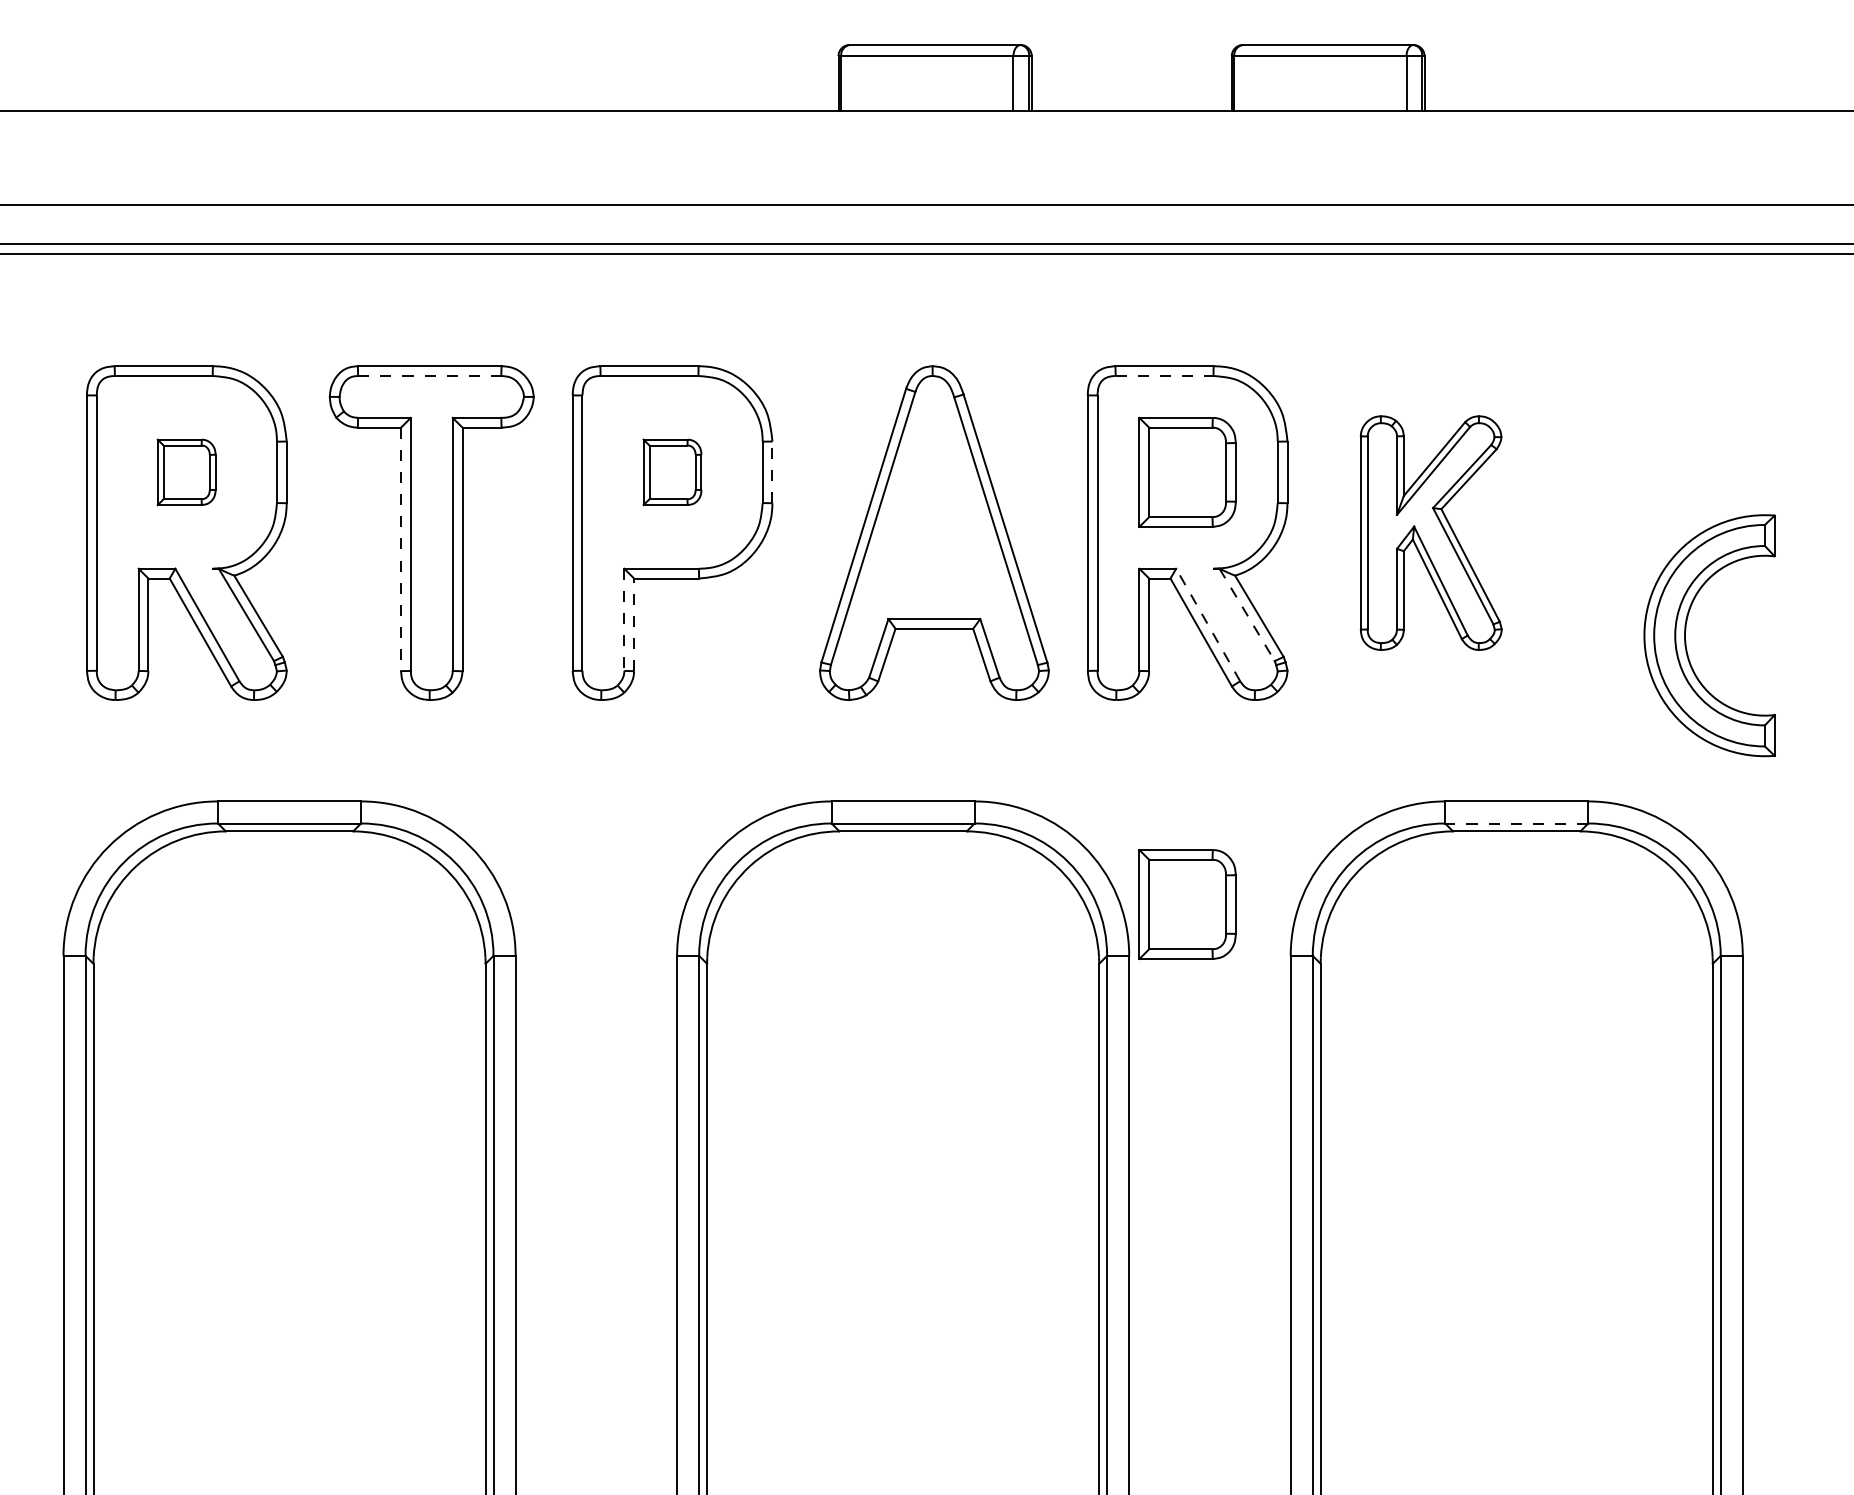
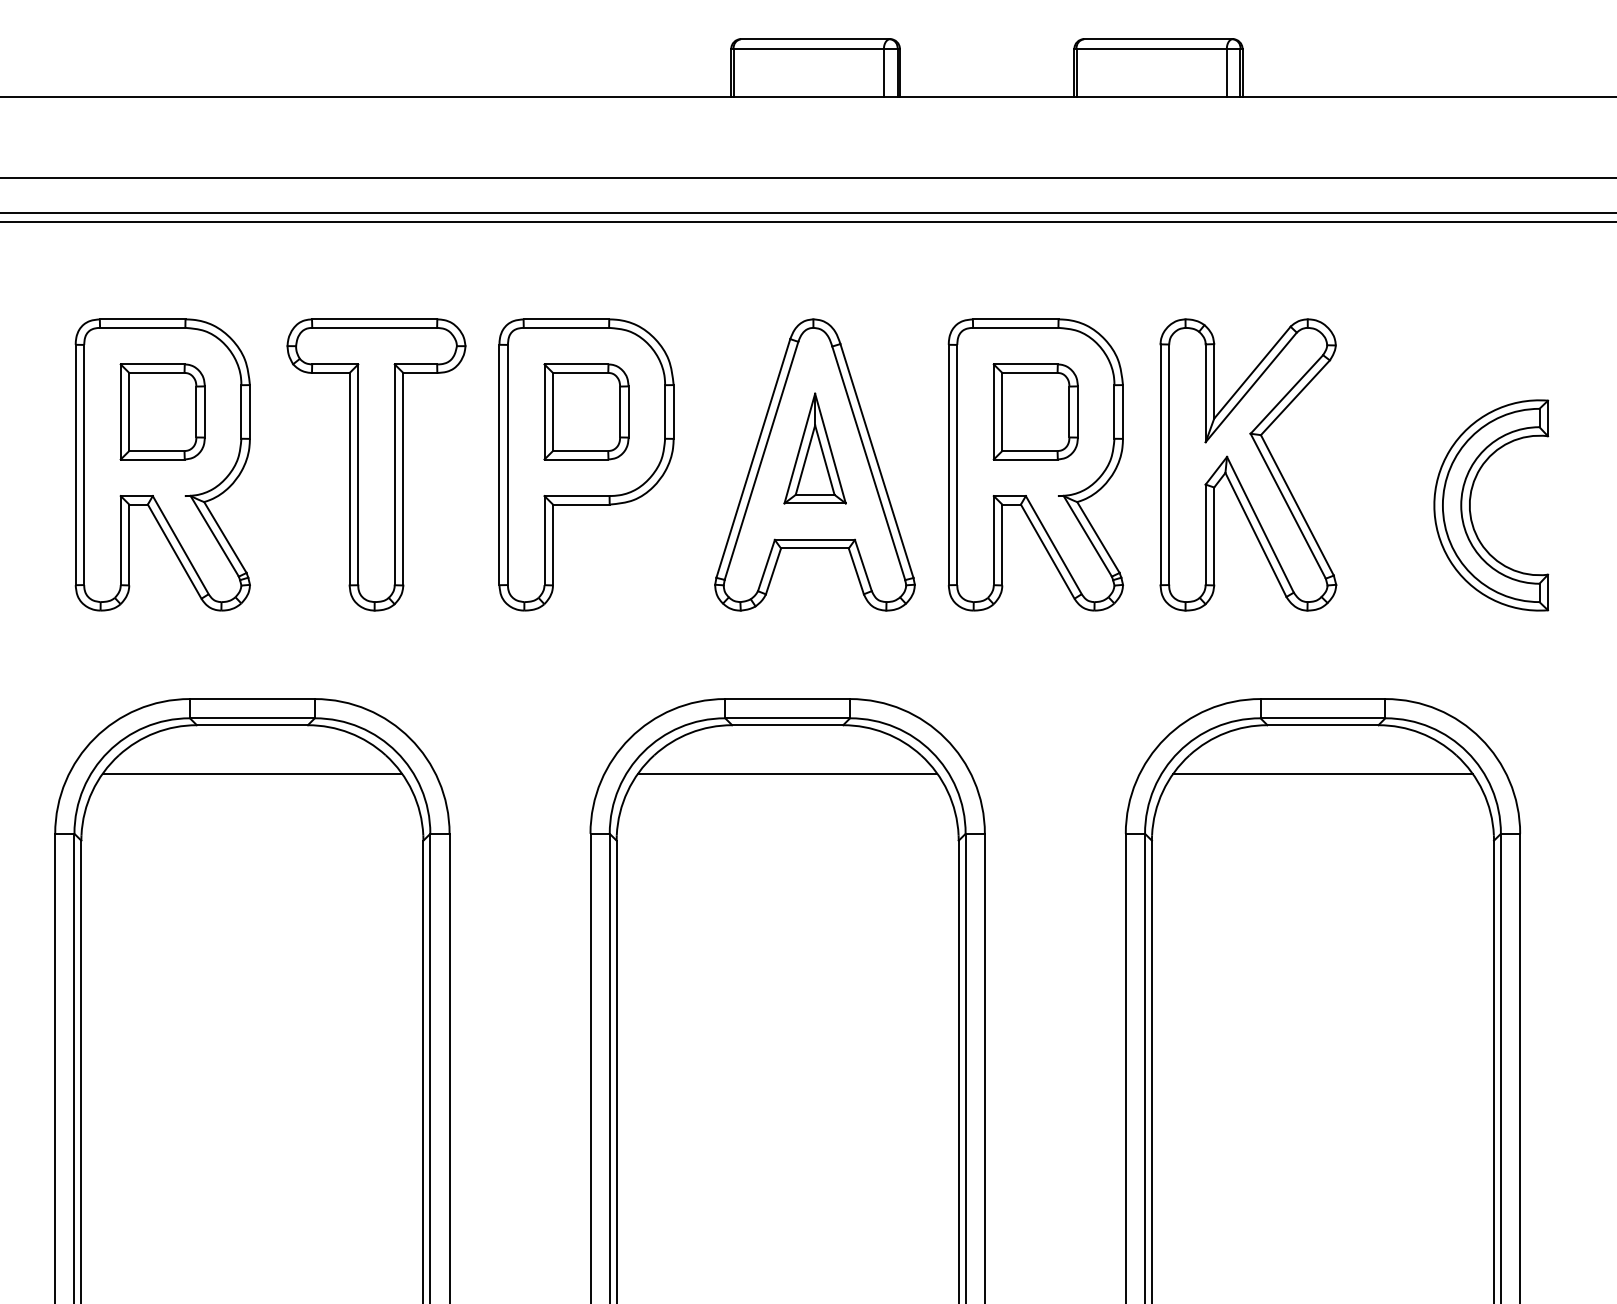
line: (430, 375) -> (375, 327), dashed -> solid
line: (1164, 375) -> (1015, 327), dashed -> solid
part: (186, 471) -> (162, 411), size x1.67
part: (672, 471) -> (586, 411), size x1.67
line: (772, 471) -> (673, 411), dashed -> solid
part: (933, 514) -> (814, 448), added
part: (1431, 532) -> (1248, 464), size x1.43
line: (400, 549) -> (349, 479), dashed -> solid
line: (1246, 615) -> (1087, 536), dashed -> solid
line: (624, 619) -> (544, 540), dashed -> solid
line: (634, 624) -> (553, 544), dashed -> solid
line: (1207, 624) -> (1053, 544), dashed -> solid
part: (1685, 635) -> (1470, 505), moved
line: (1516, 823) -> (1322, 718), dashed -> solid
line: (288, 886) -> (251, 773), added
line: (902, 886) -> (787, 773), added
line: (1516, 886) -> (1322, 773), added
part: (1187, 903) -> (1035, 788), removed

